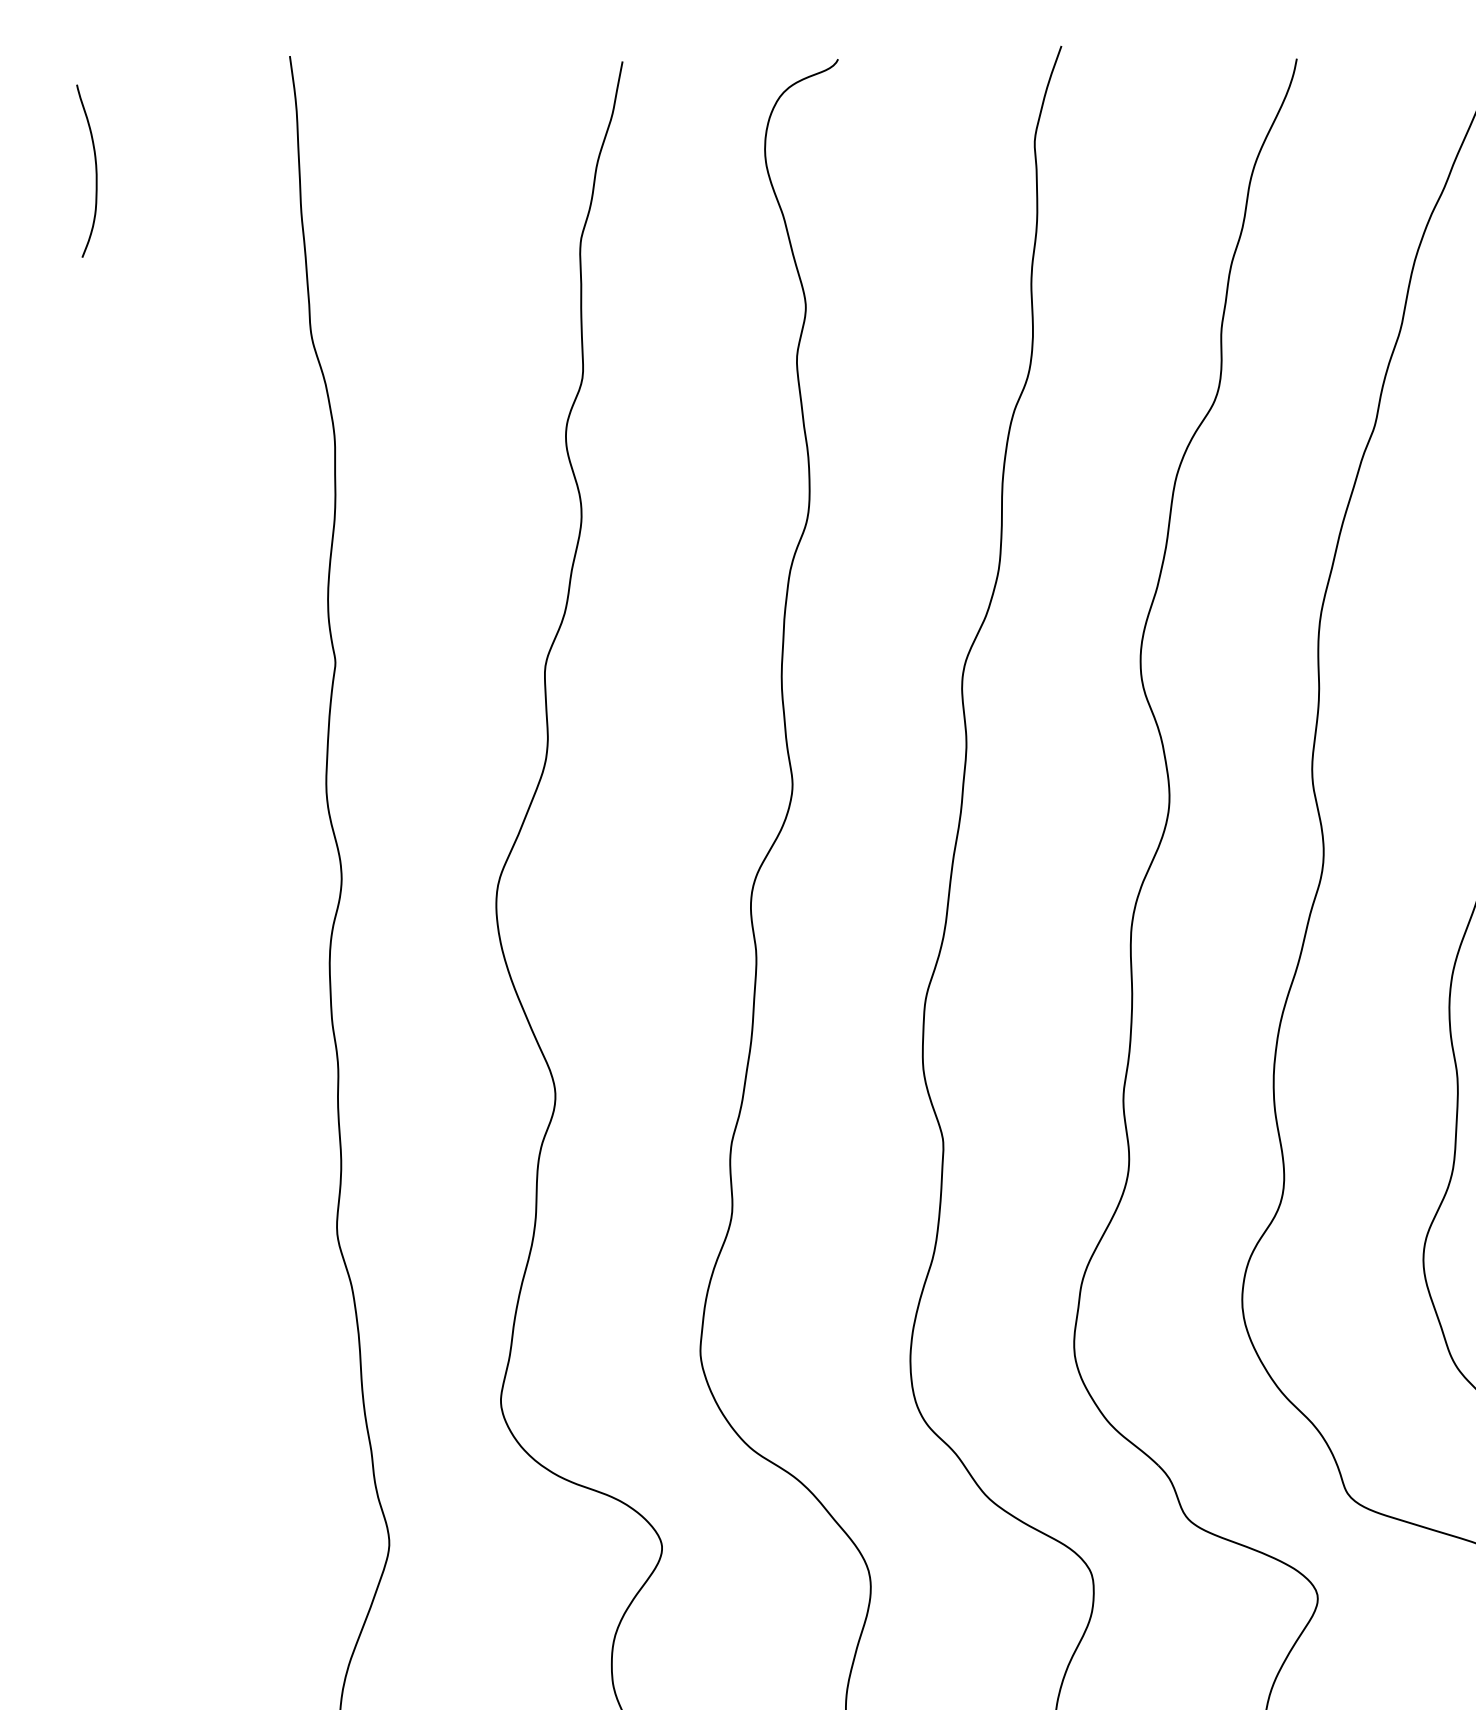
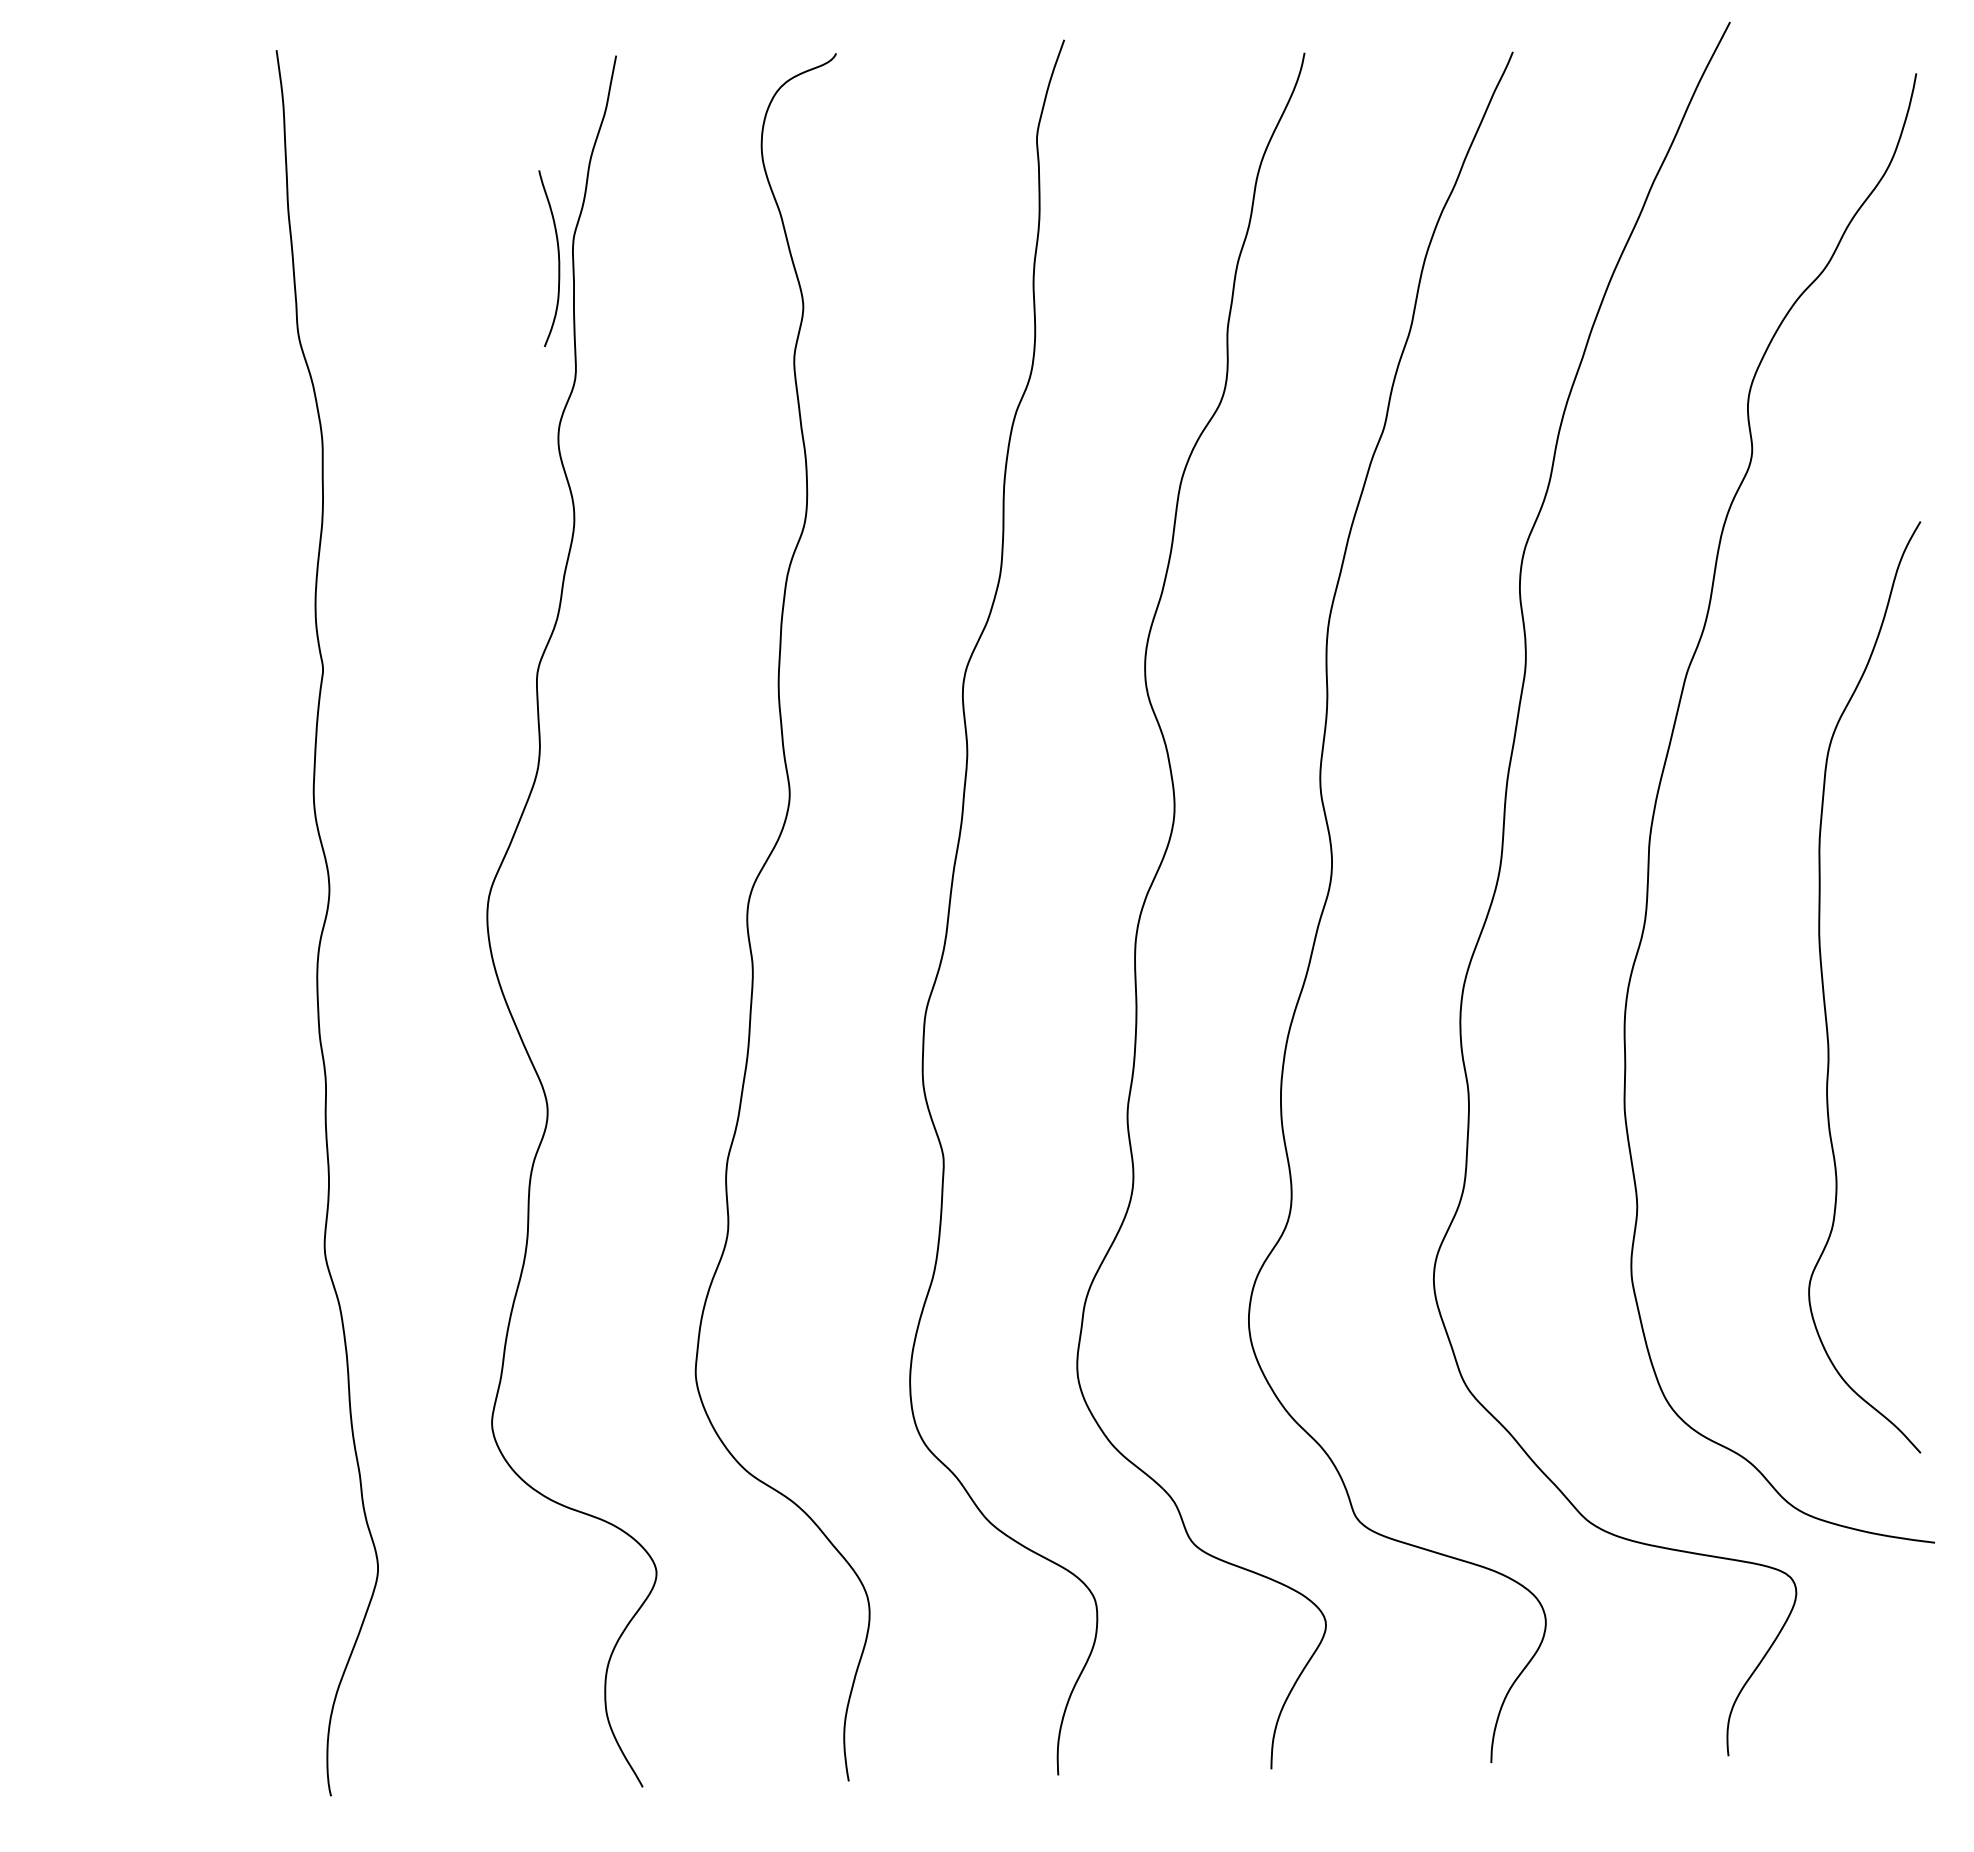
curve: (95, 171) -> (558, 258), moved

